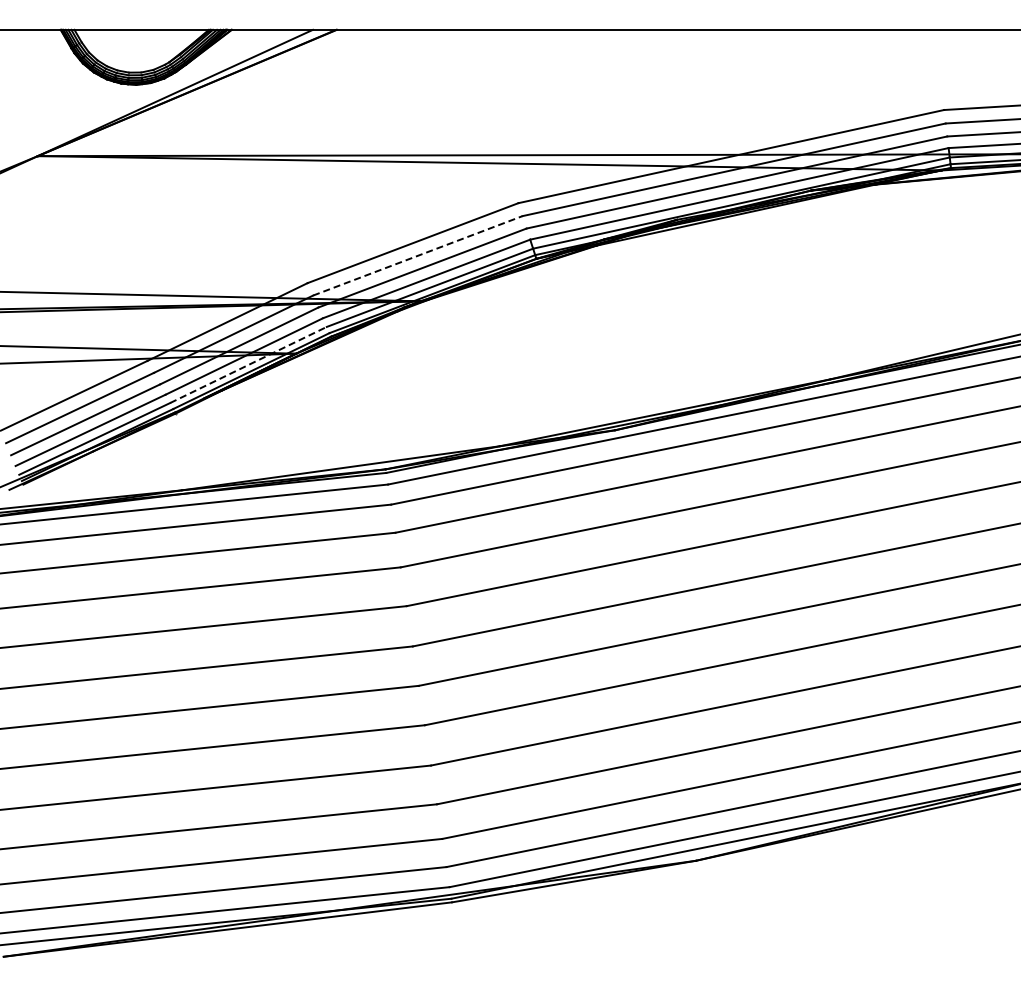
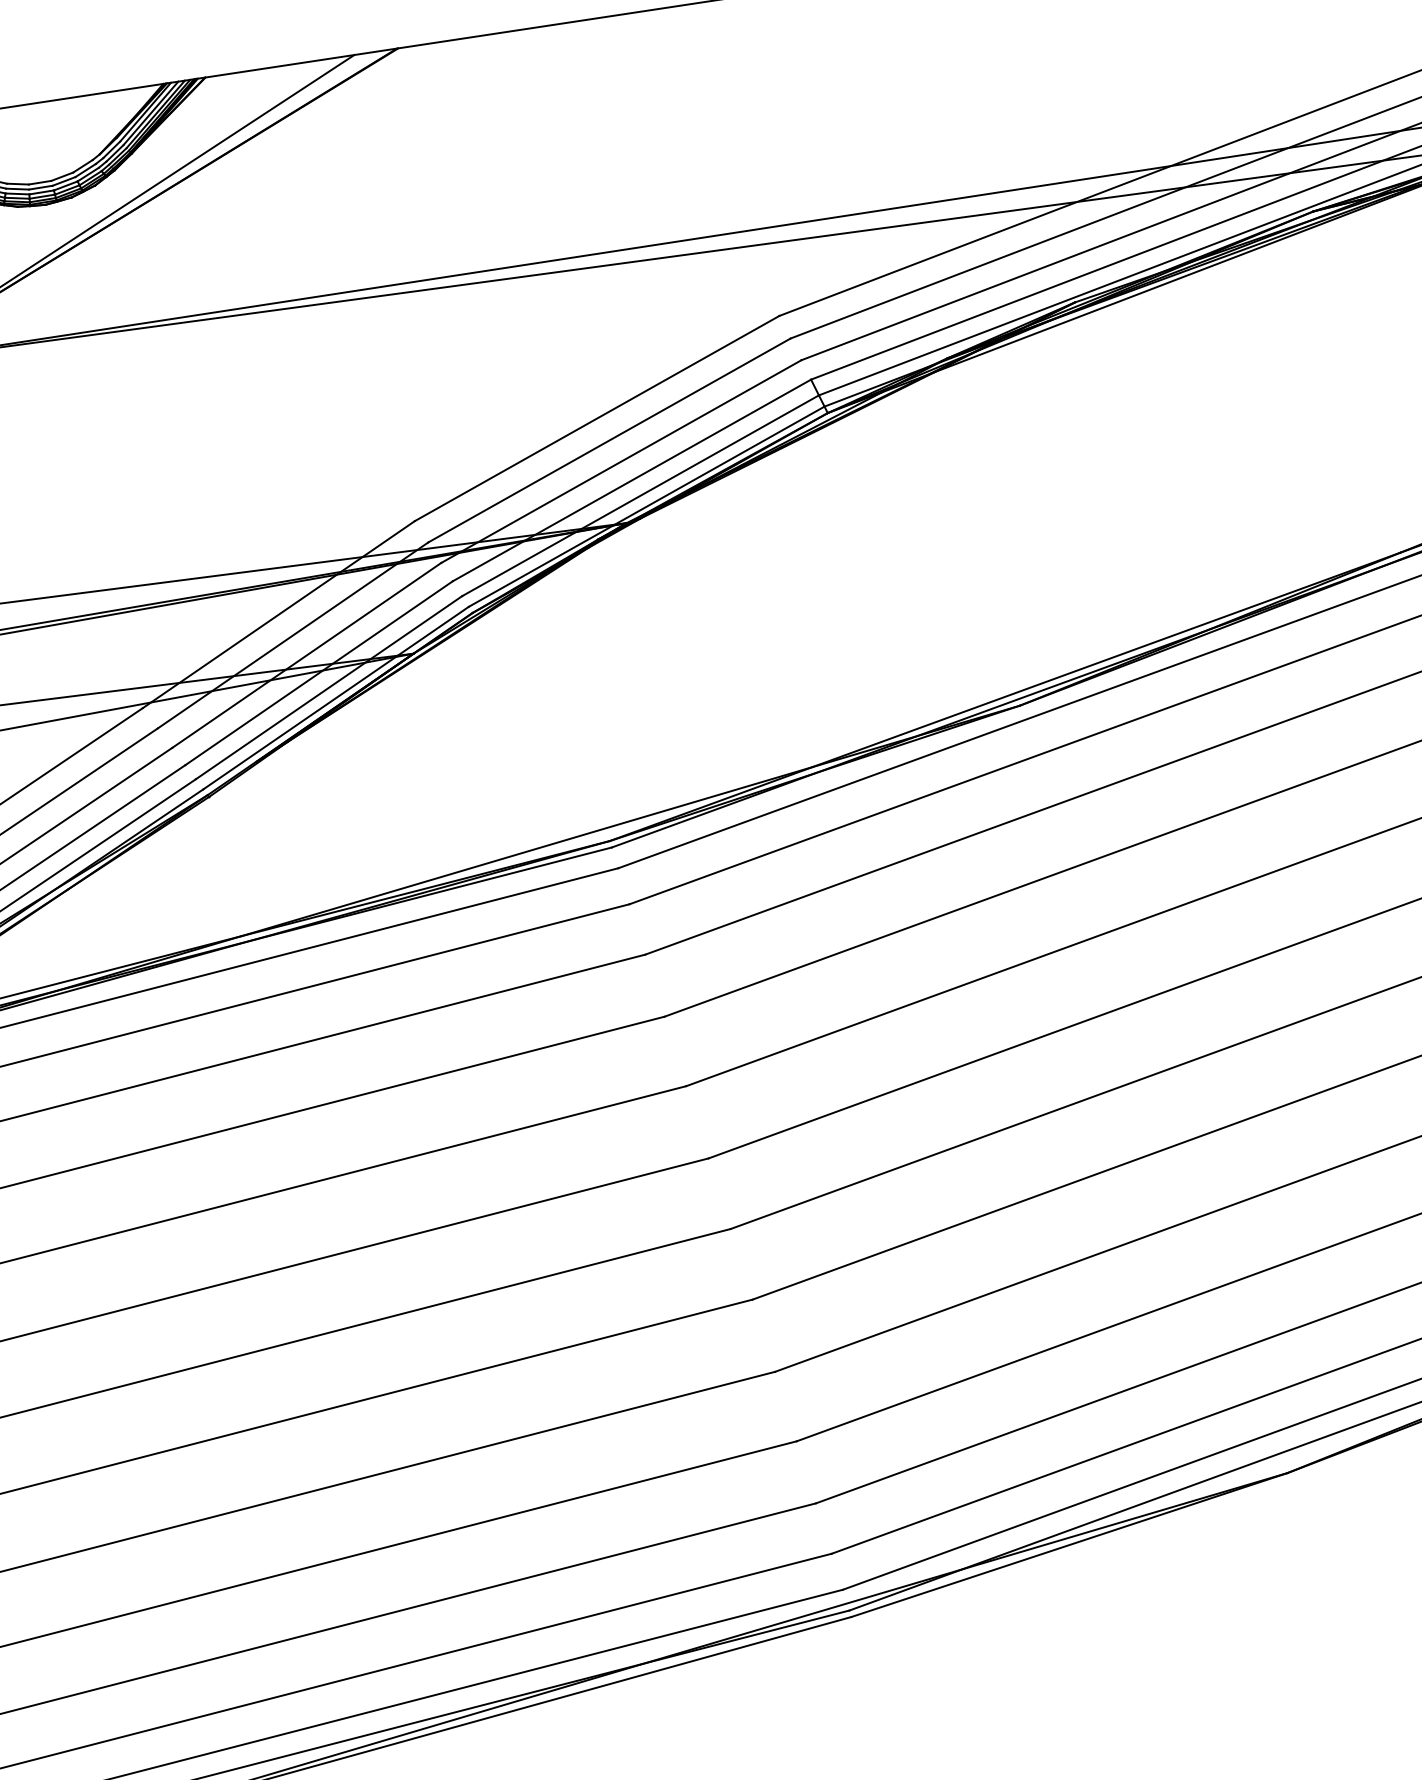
line: (418, 255) -> (610, 439), dashed -> solid
line: (248, 364) -> (328, 686), dashed -> solid

